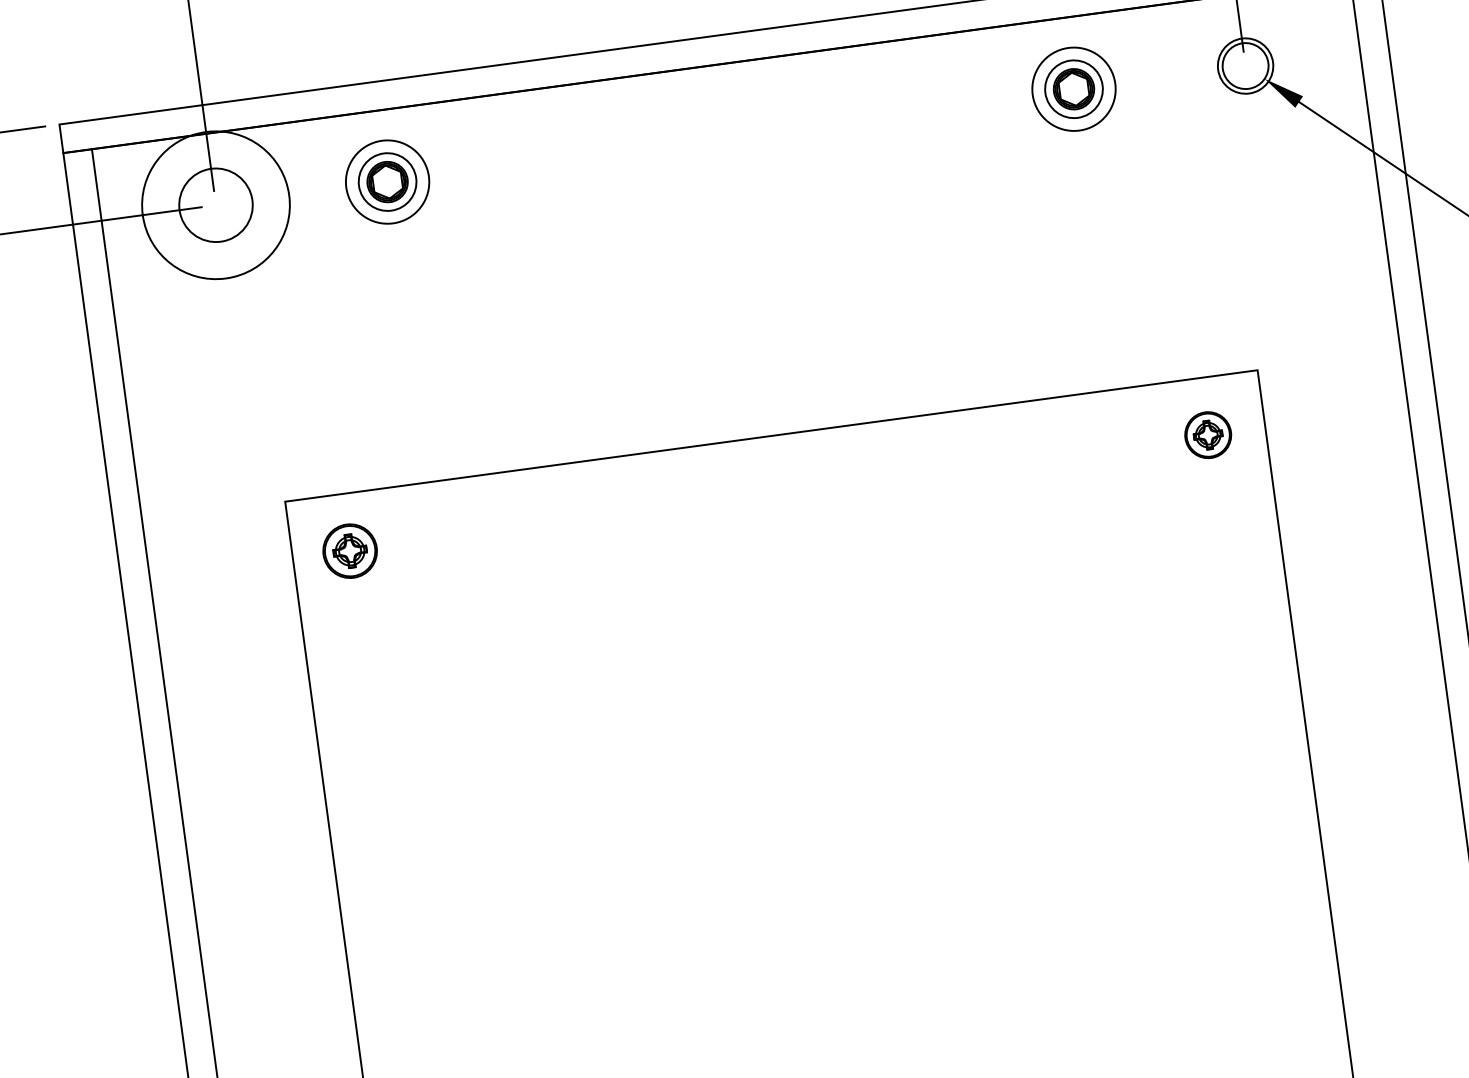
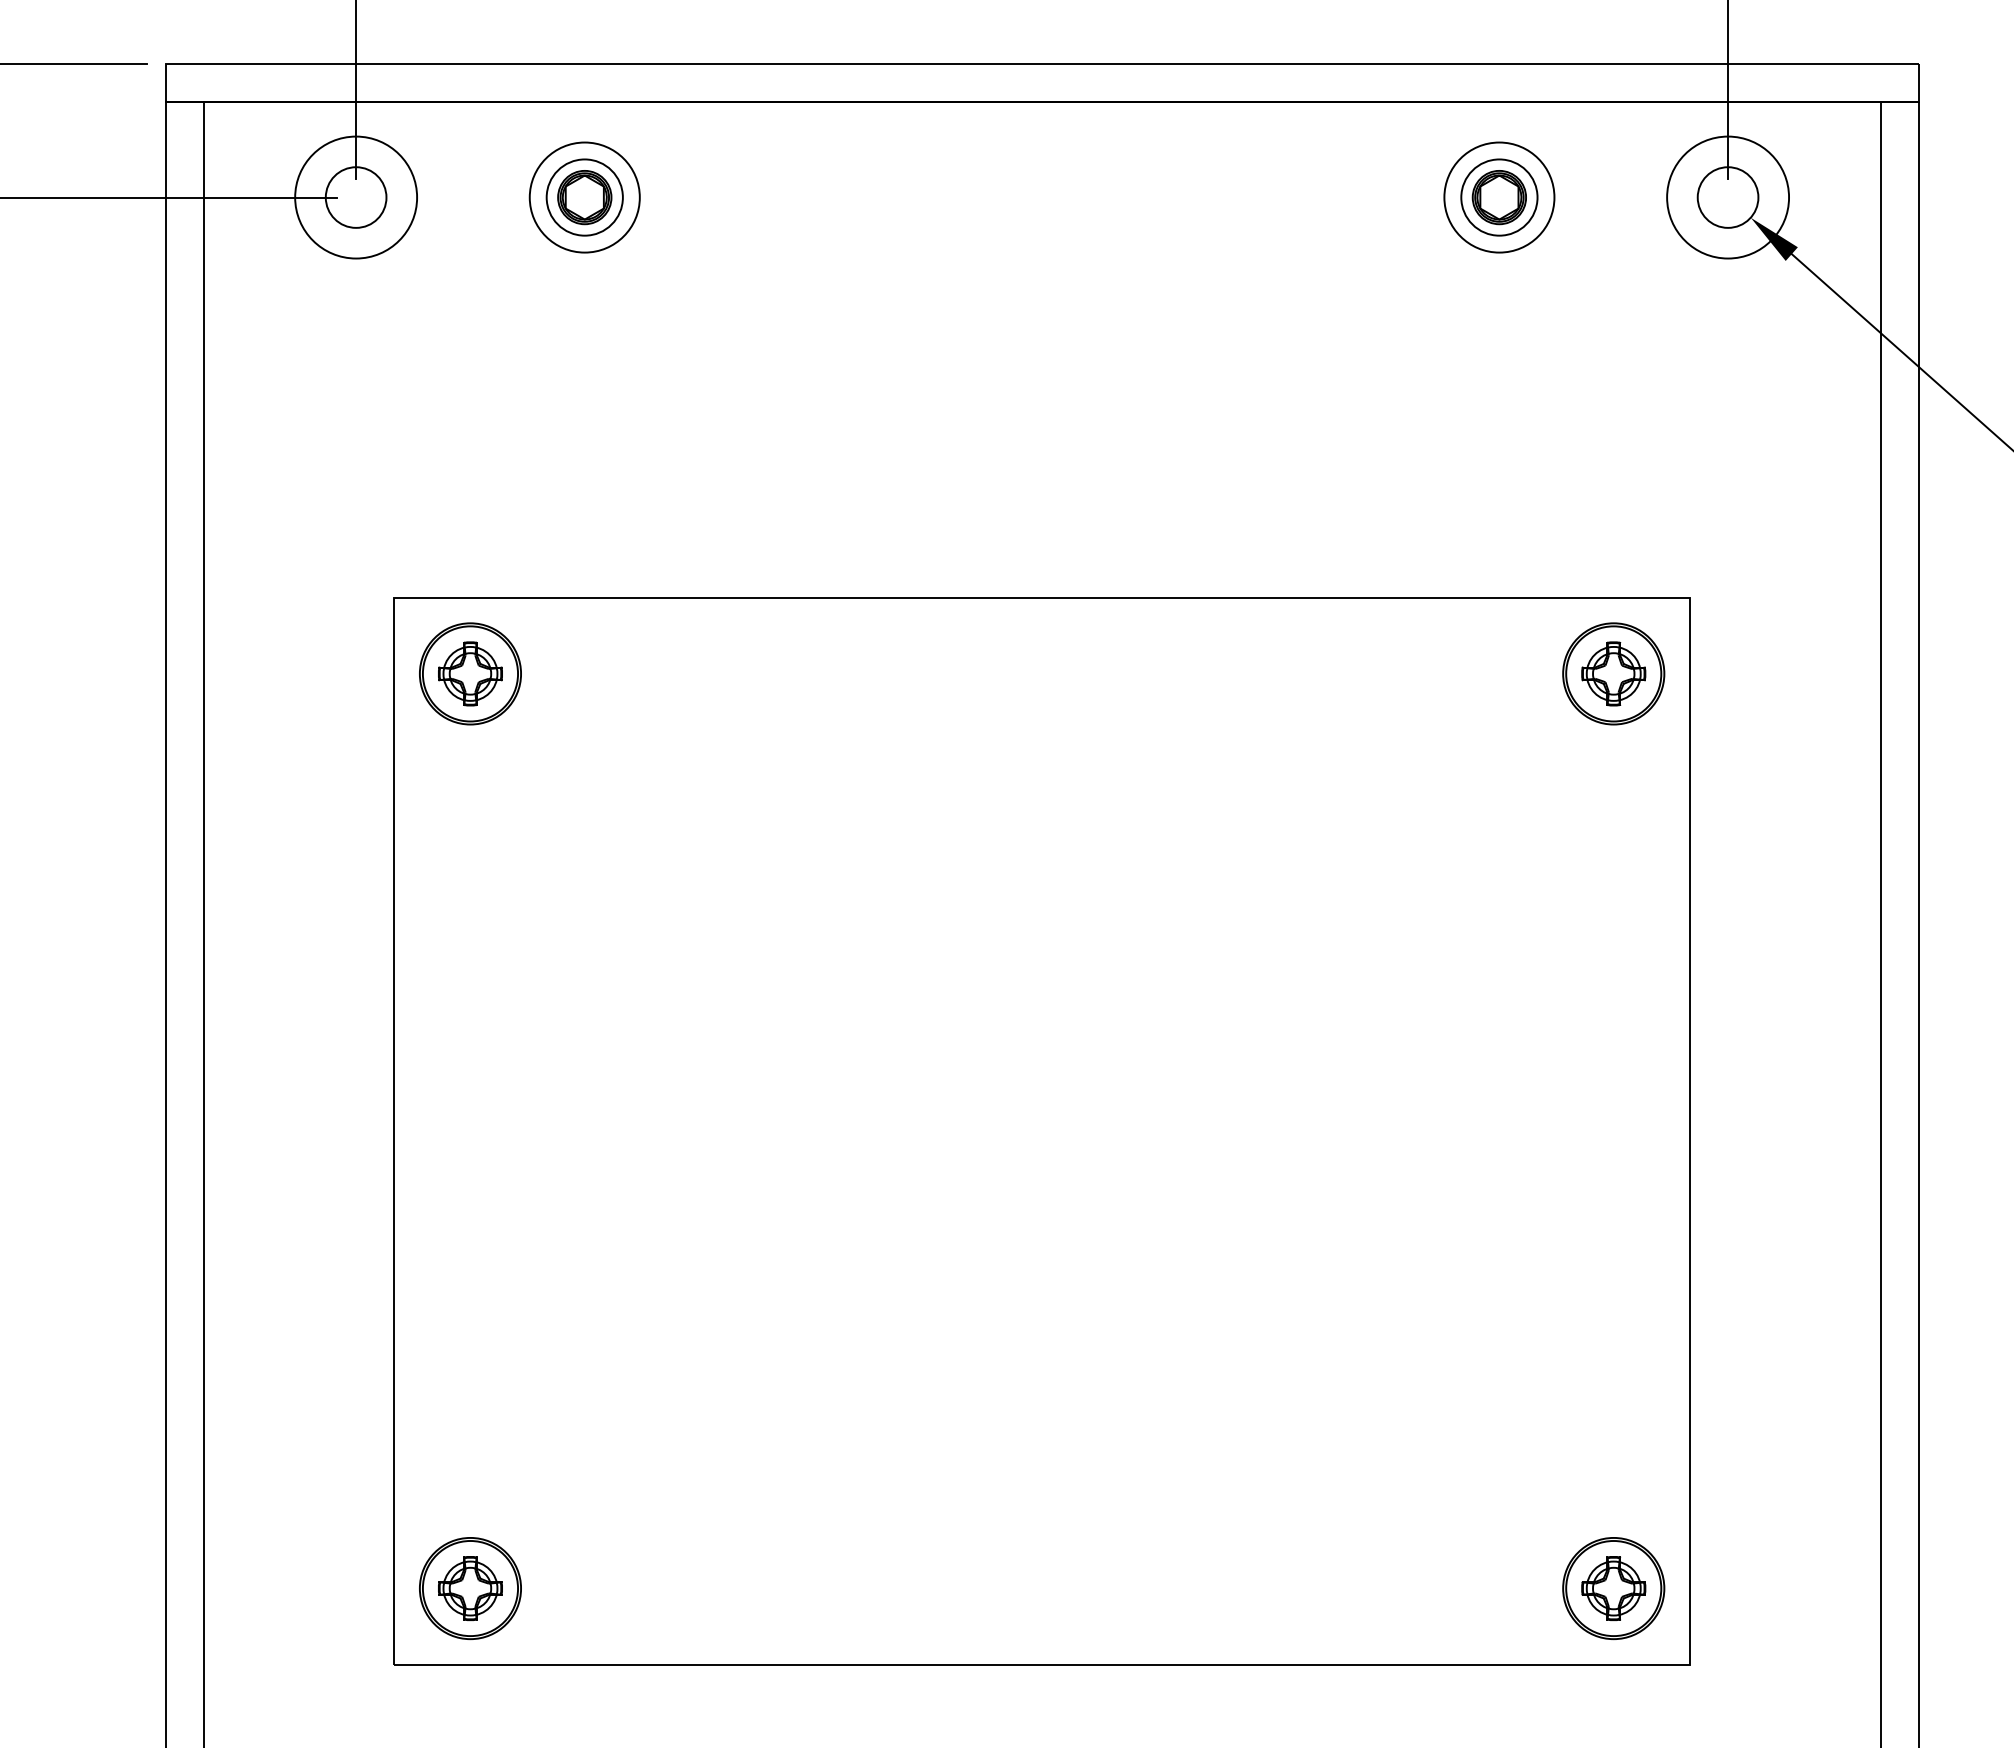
circle: (1245, 65) -> (1728, 197), size x1.67
circle: (215, 205) -> (355, 197), size x0.62
circle: (216, 205) -> (356, 197), size x0.62
part: (1207, 434) -> (1613, 673), size x1.67
part: (350, 550) -> (470, 673), size x1.43

